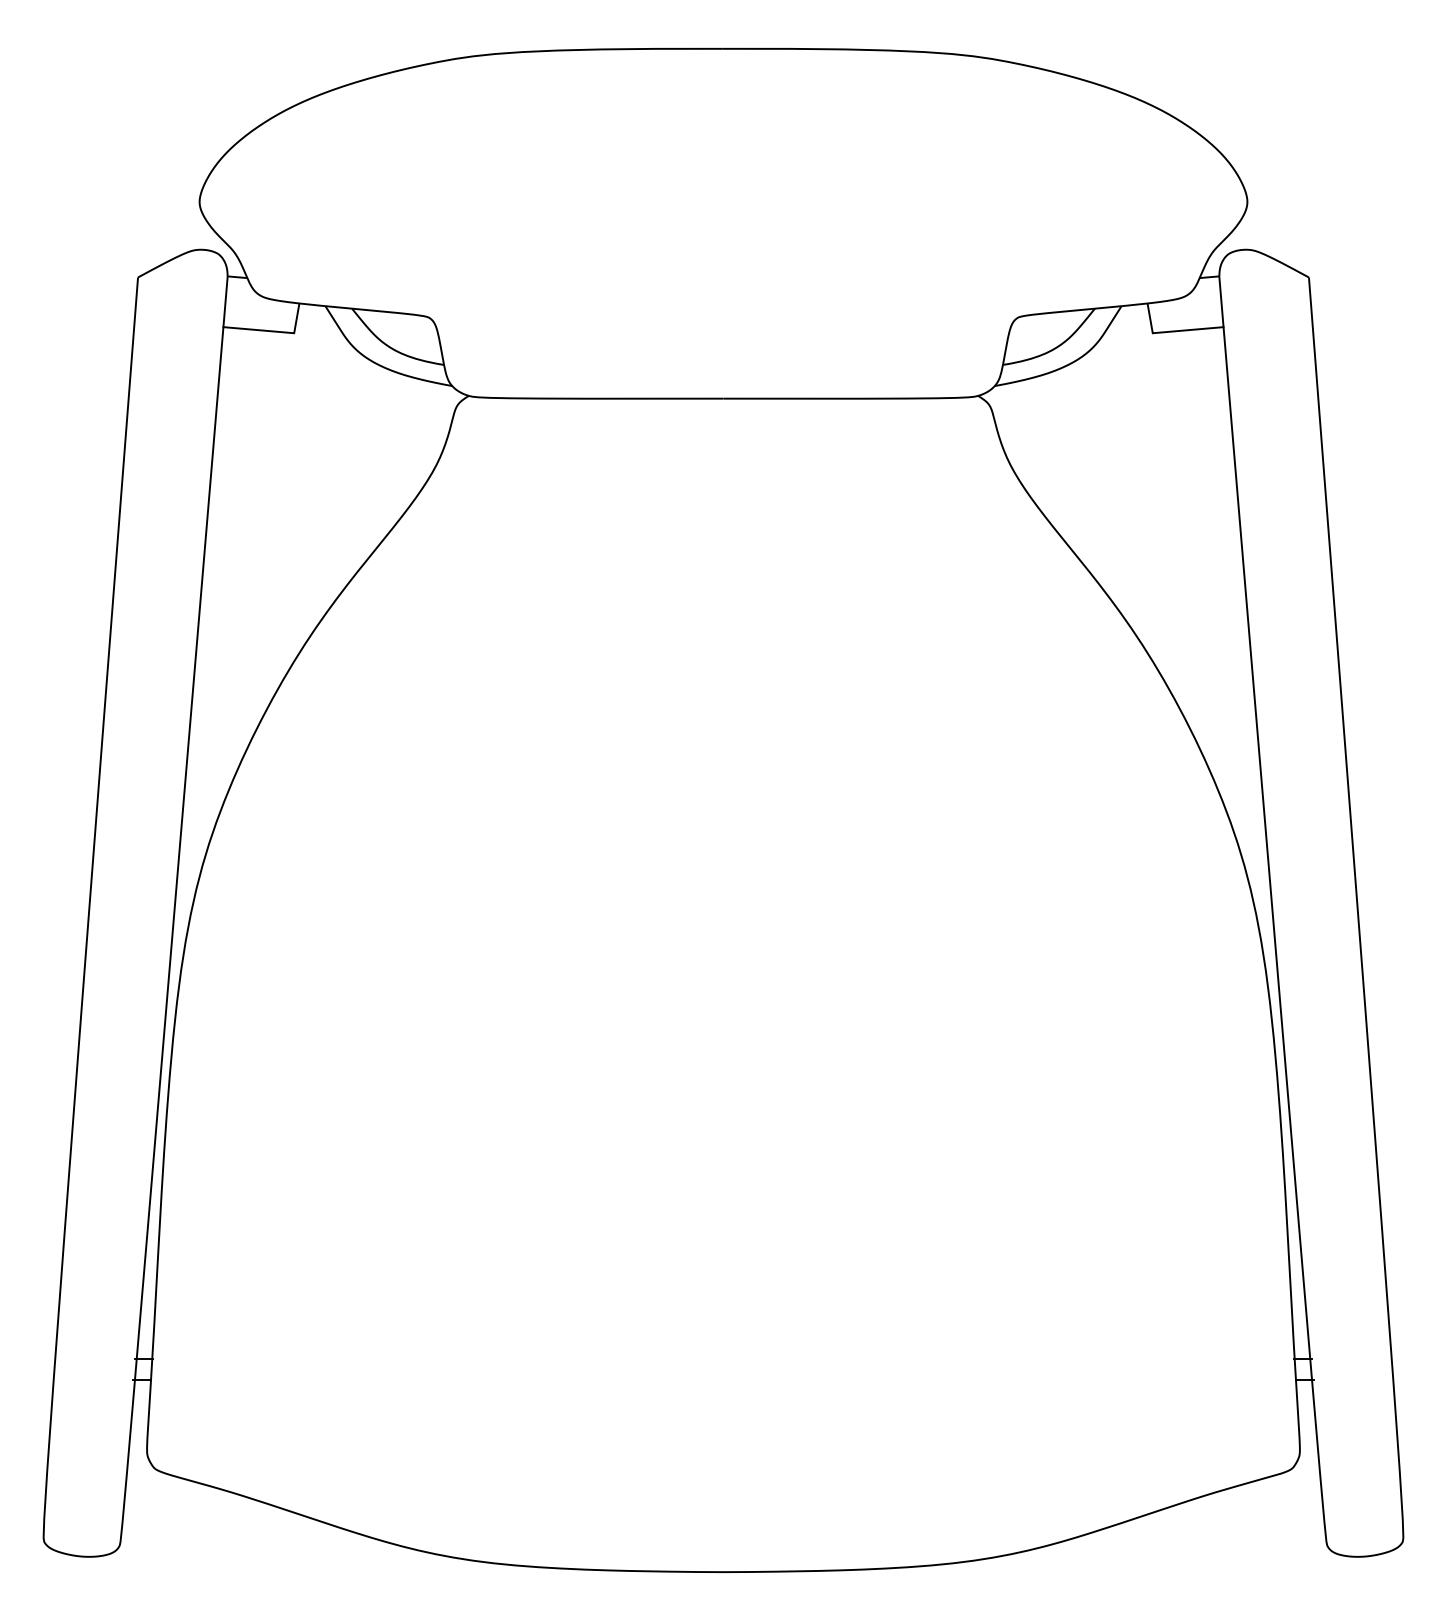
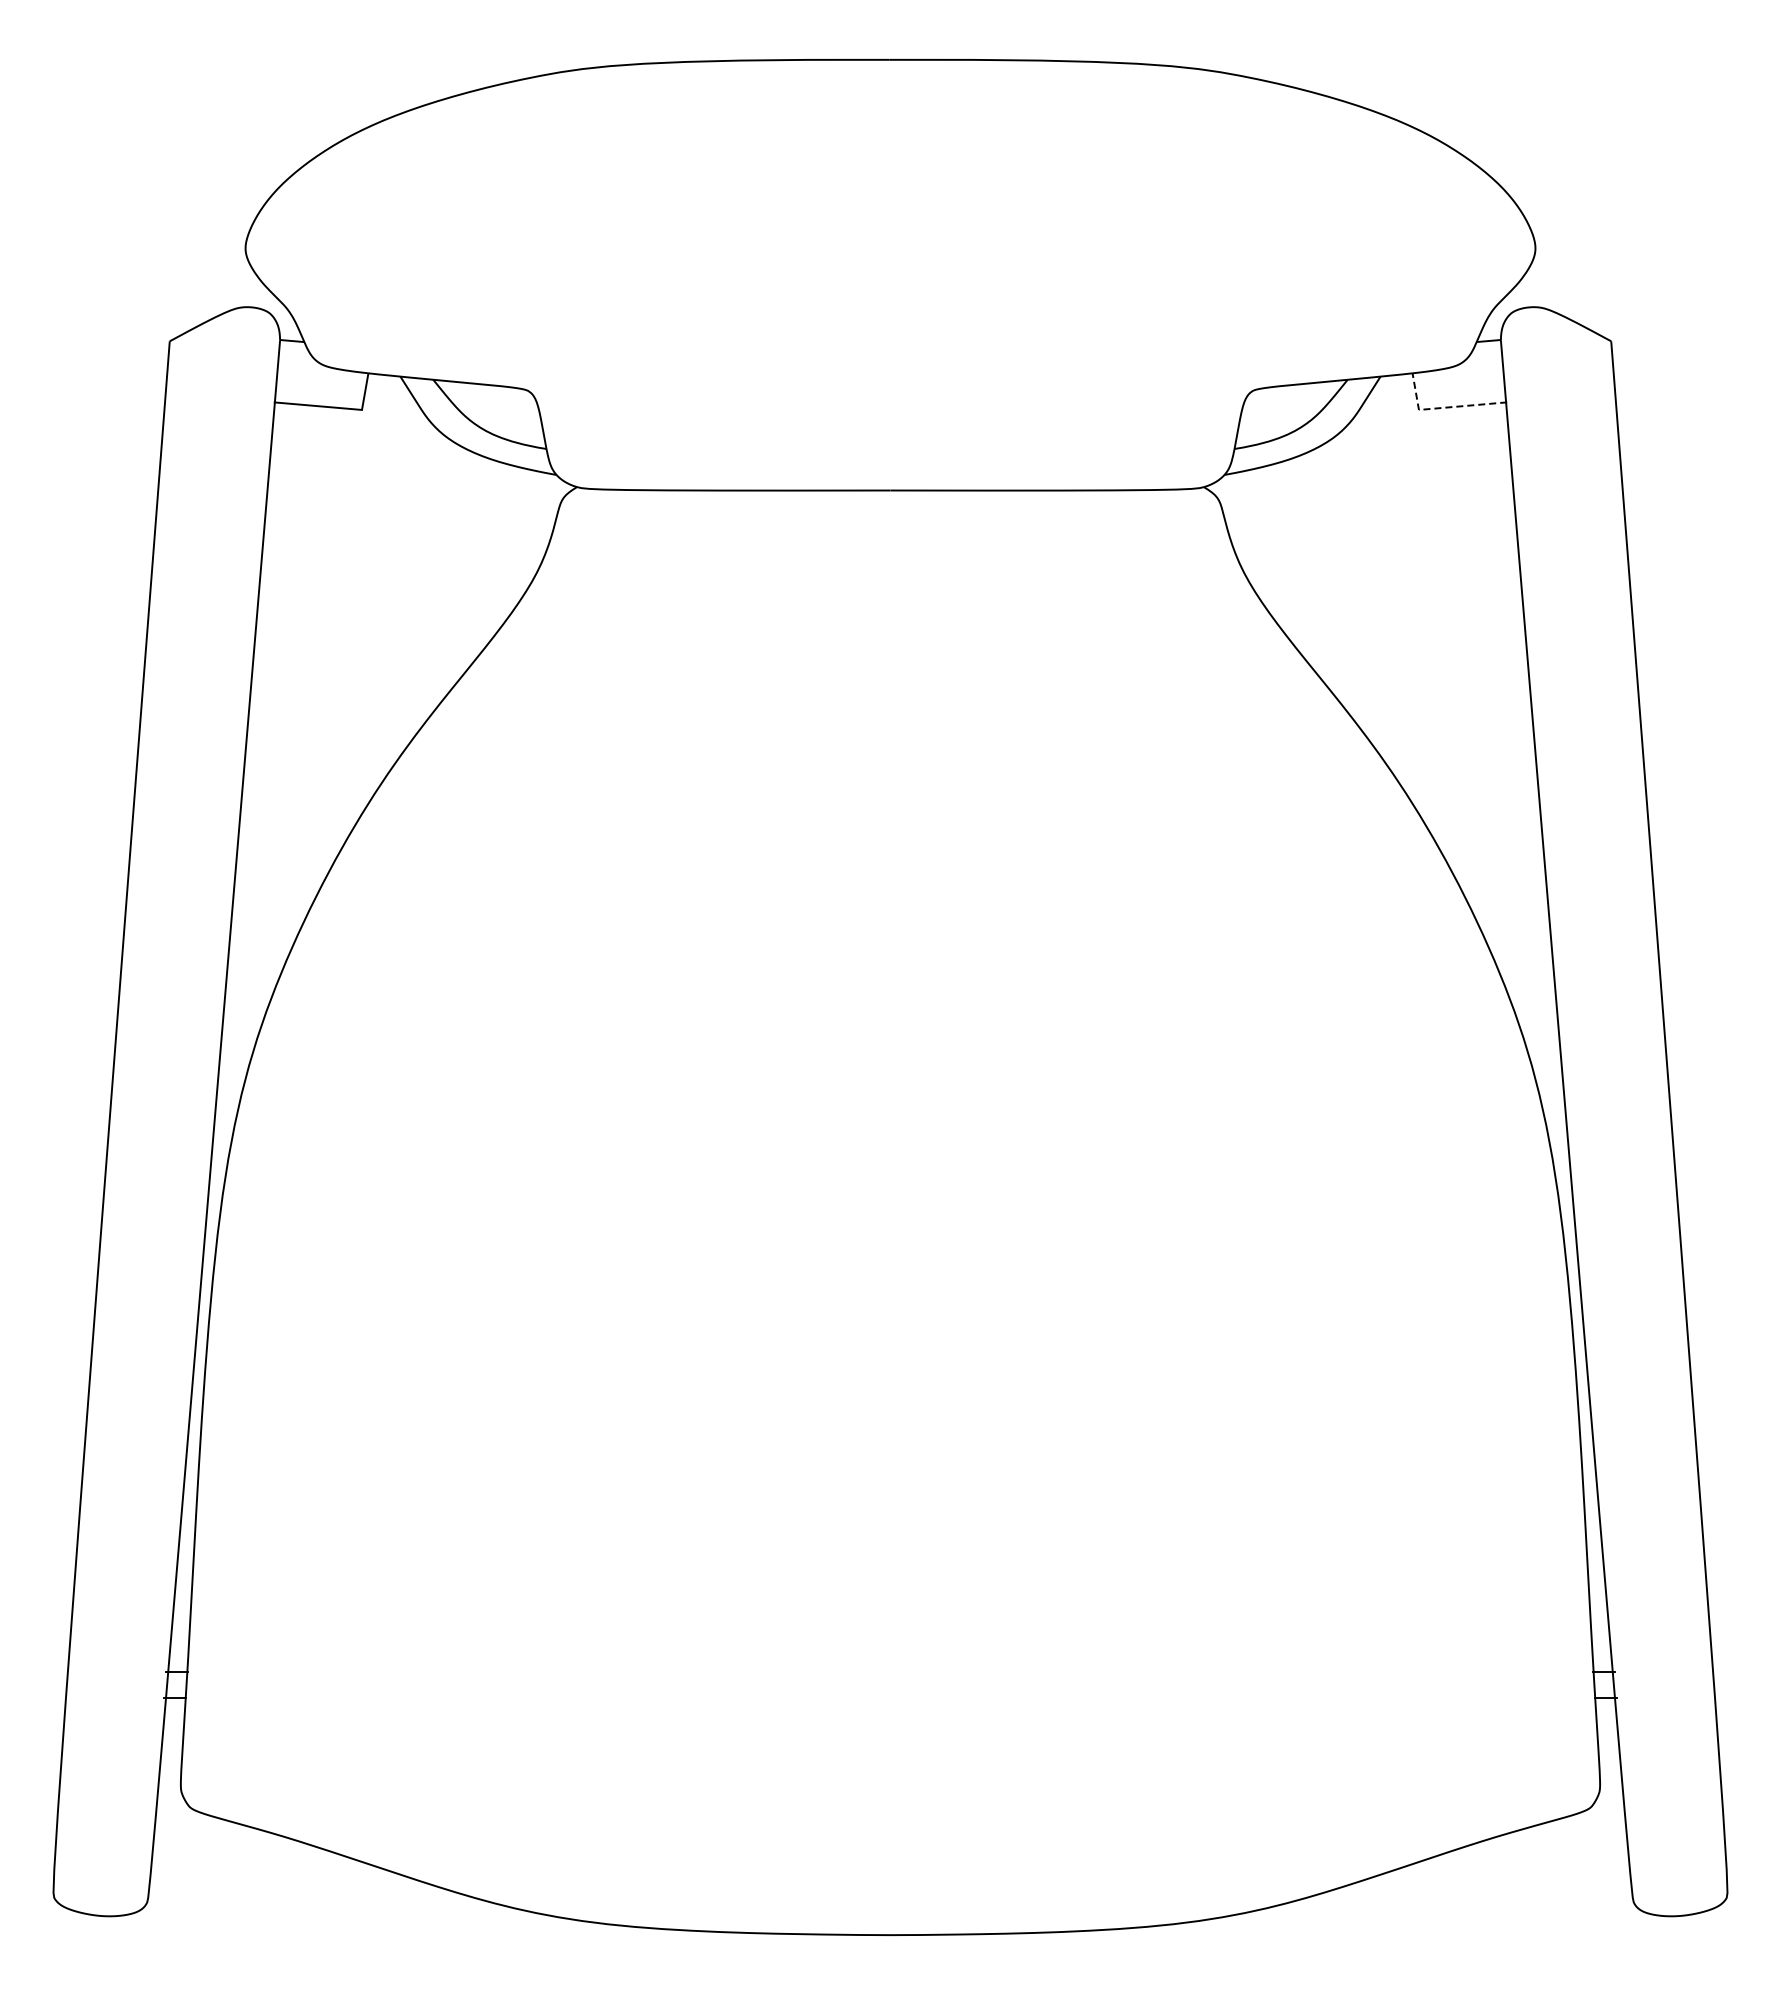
line: (1172, 331) -> (1443, 407), solid -> dashed

